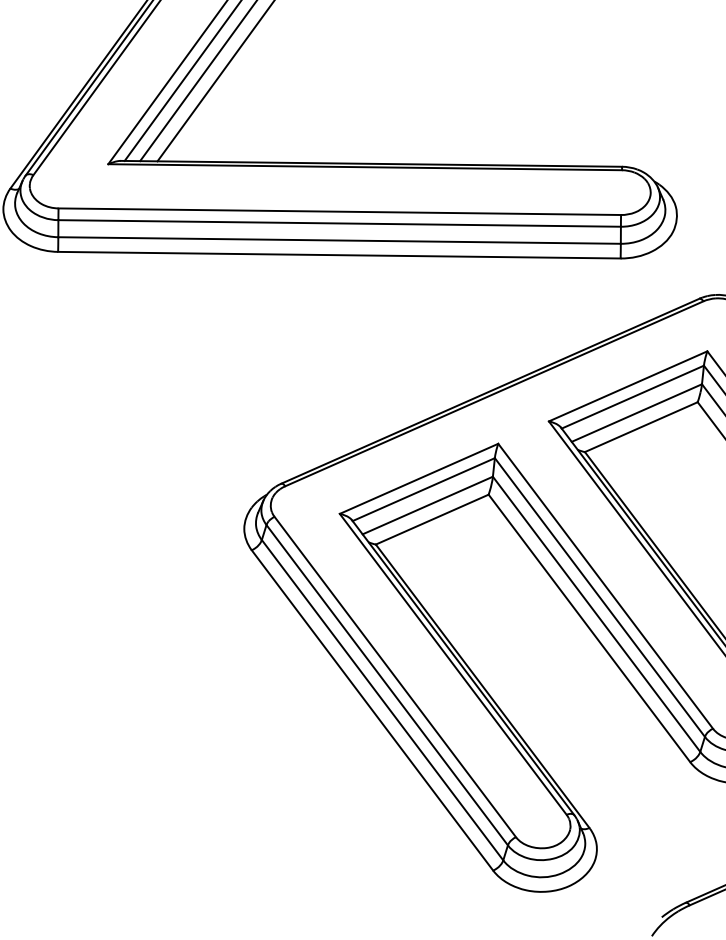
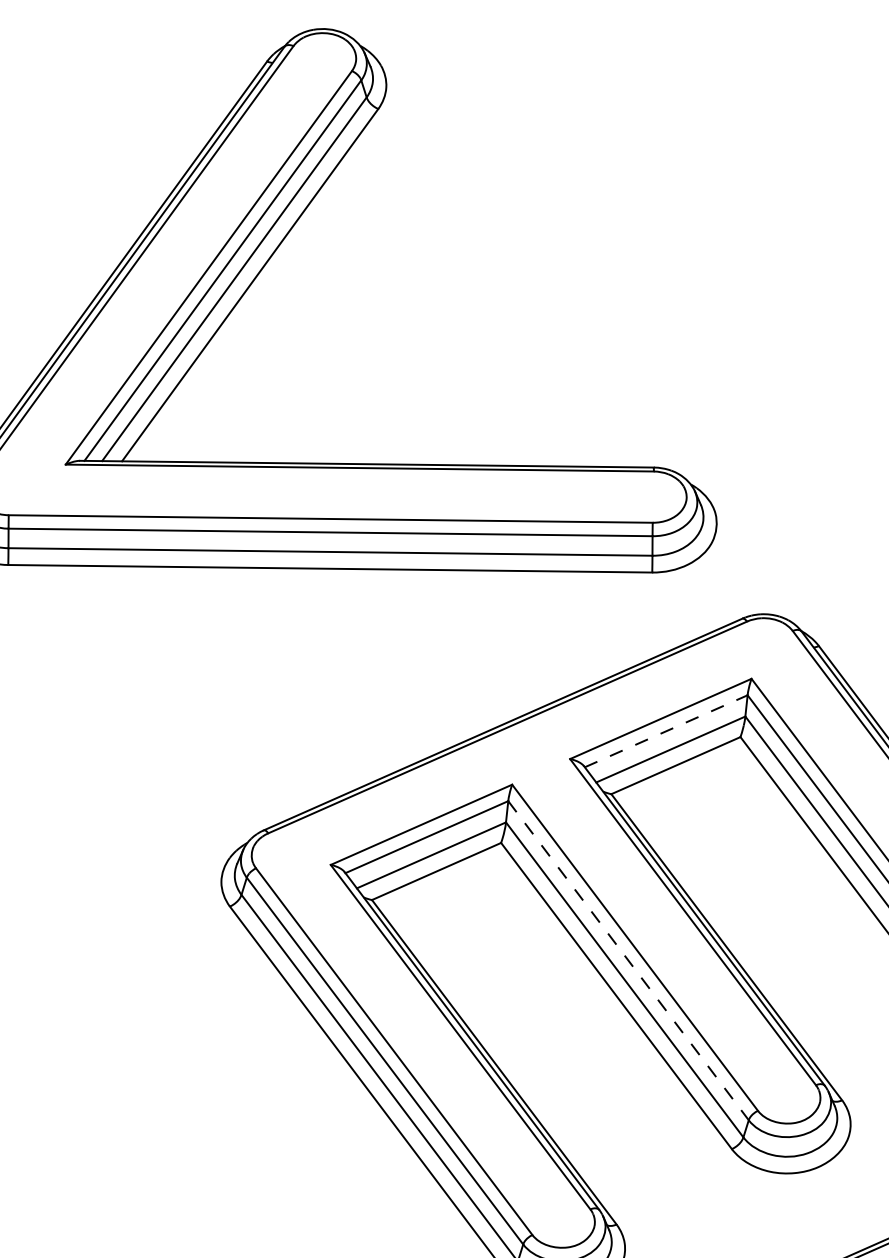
line: (633, 397) -> (666, 731), solid -> dashed
line: (599, 597) -> (628, 960), solid -> dashed

